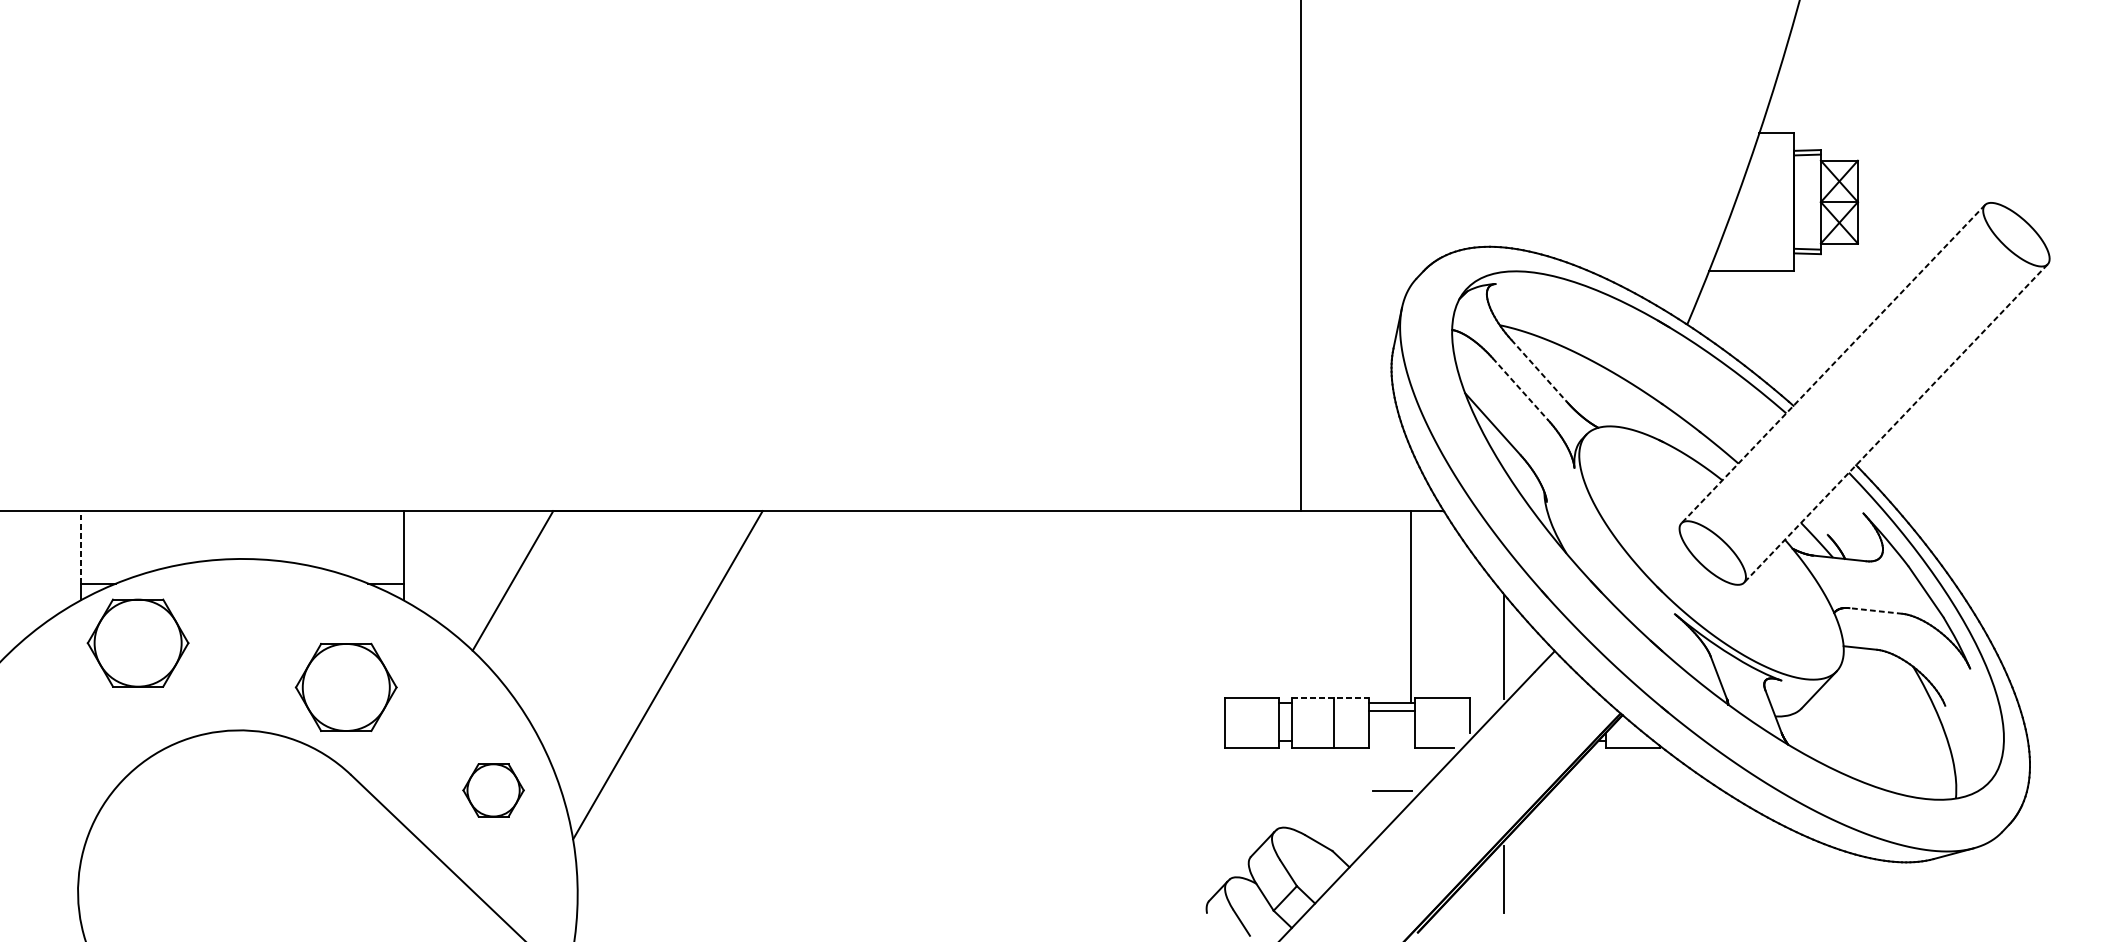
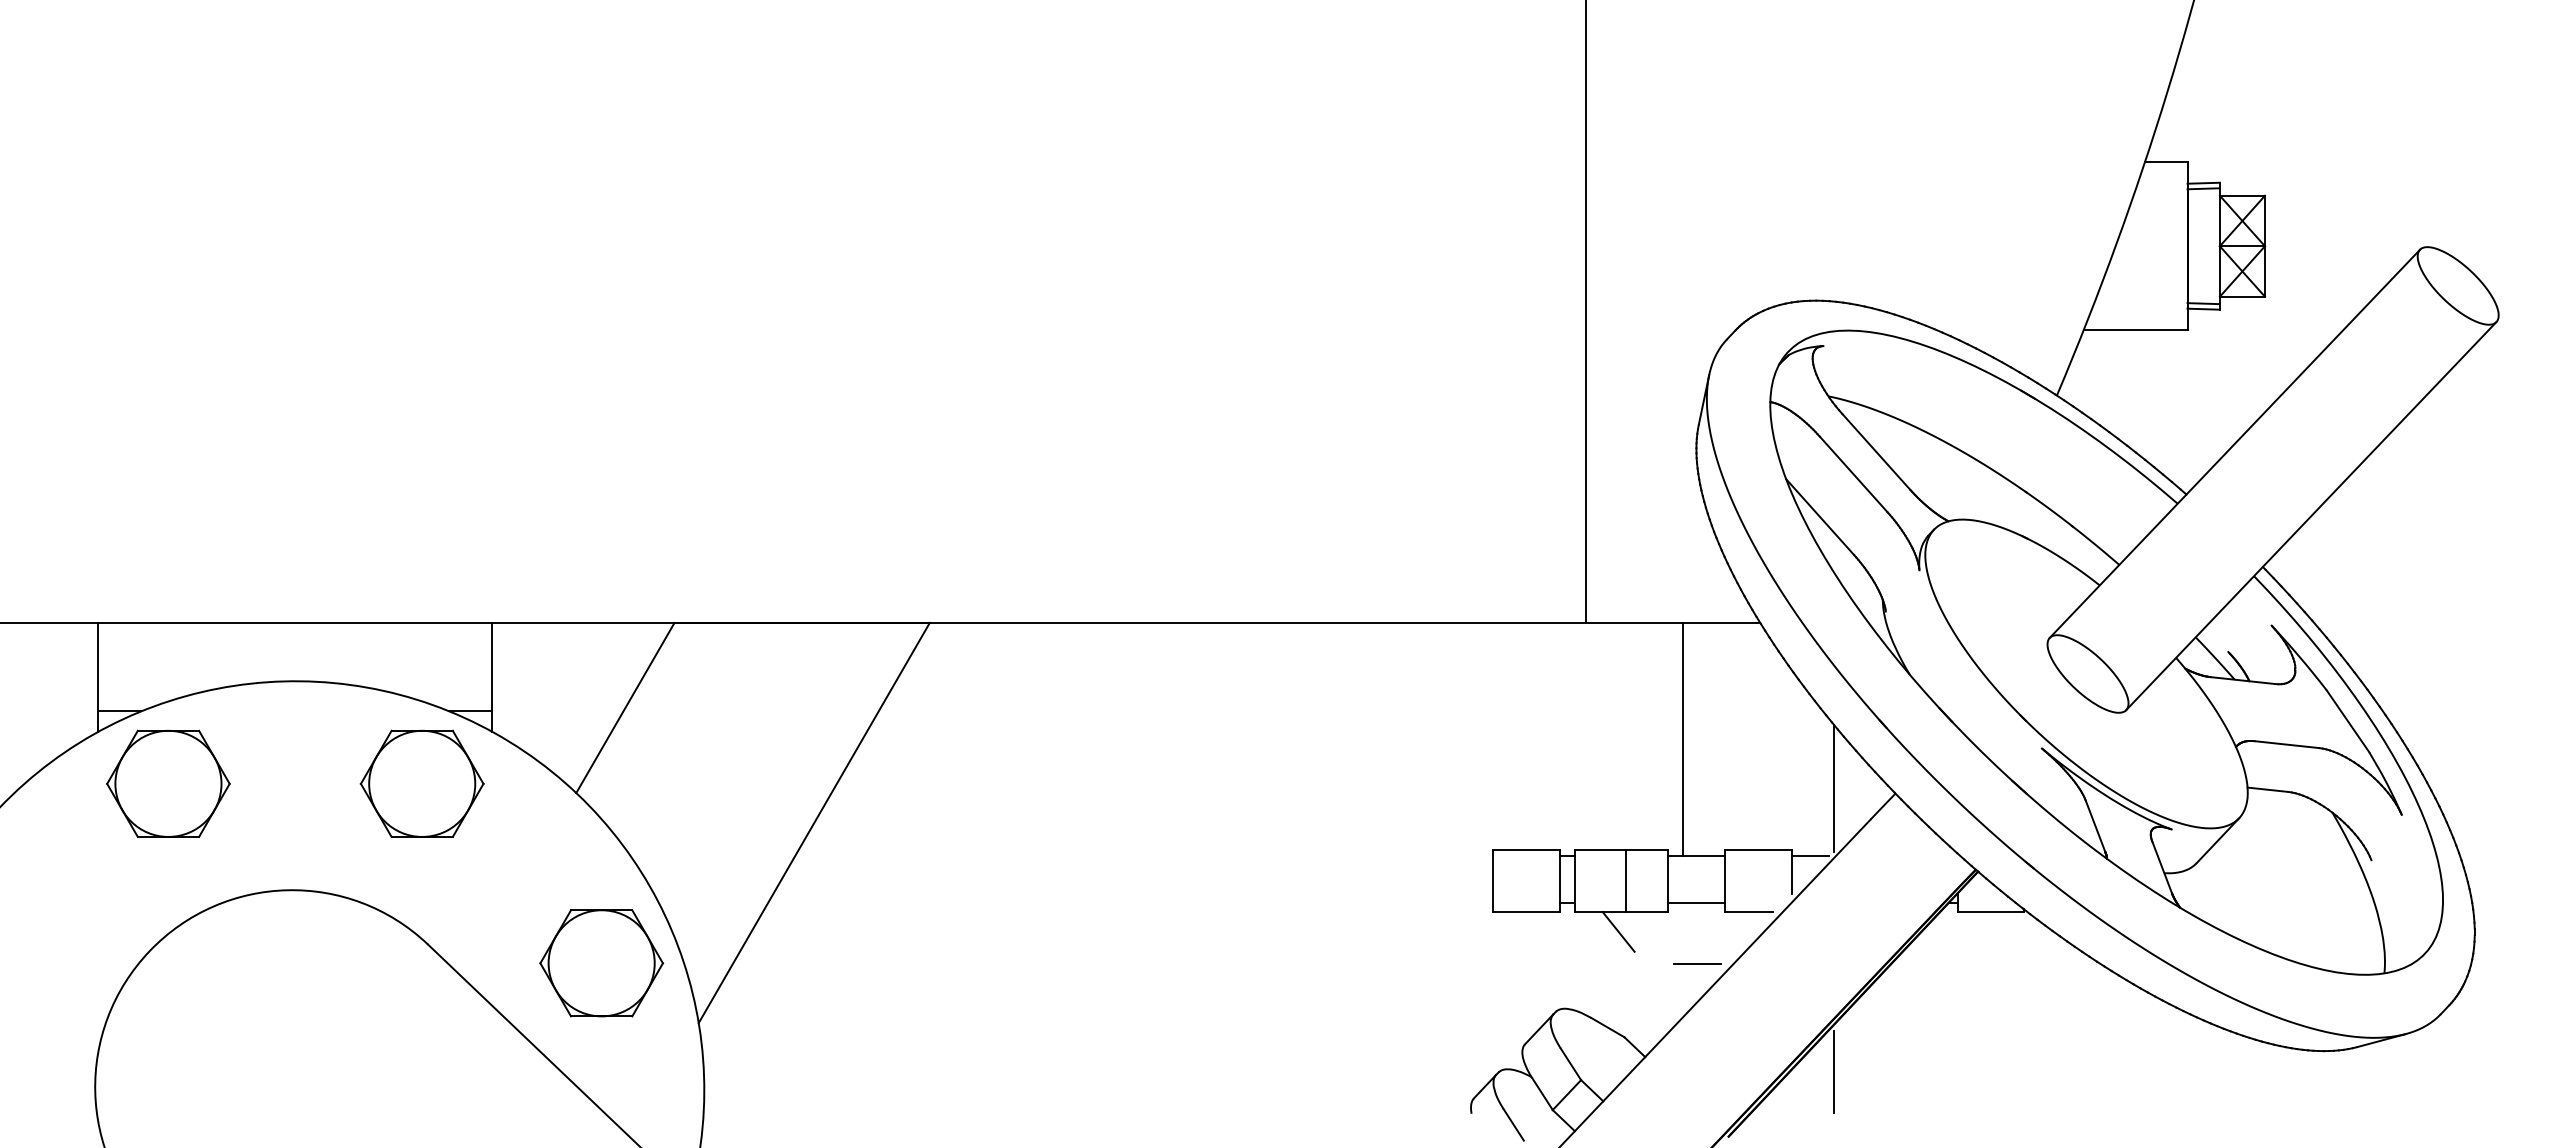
line: (1832, 364) -> (2234, 444), dashed -> solid
line: (1539, 371) -> (1876, 452), dashed -> solid
line: (1520, 389) -> (1853, 474), dashed -> solid
line: (1895, 423) -> (2310, 516), dashed -> solid
line: (80, 546) -> (98, 666), dashed -> solid
line: (1411, 606) -> (1683, 739), moved
line: (1876, 610) -> (2287, 744), dashed -> solid
part: (345, 687) -> (421, 783), moved
line: (1330, 697) -> (1621, 850), dashed -> solid
line: (1485, 702) -> (1810, 856), added
line: (1391, 710) -> (1696, 903), moved
line: (1327, 764) -> (1618, 931), added
part: (493, 790) -> (601, 963), size x1.67

